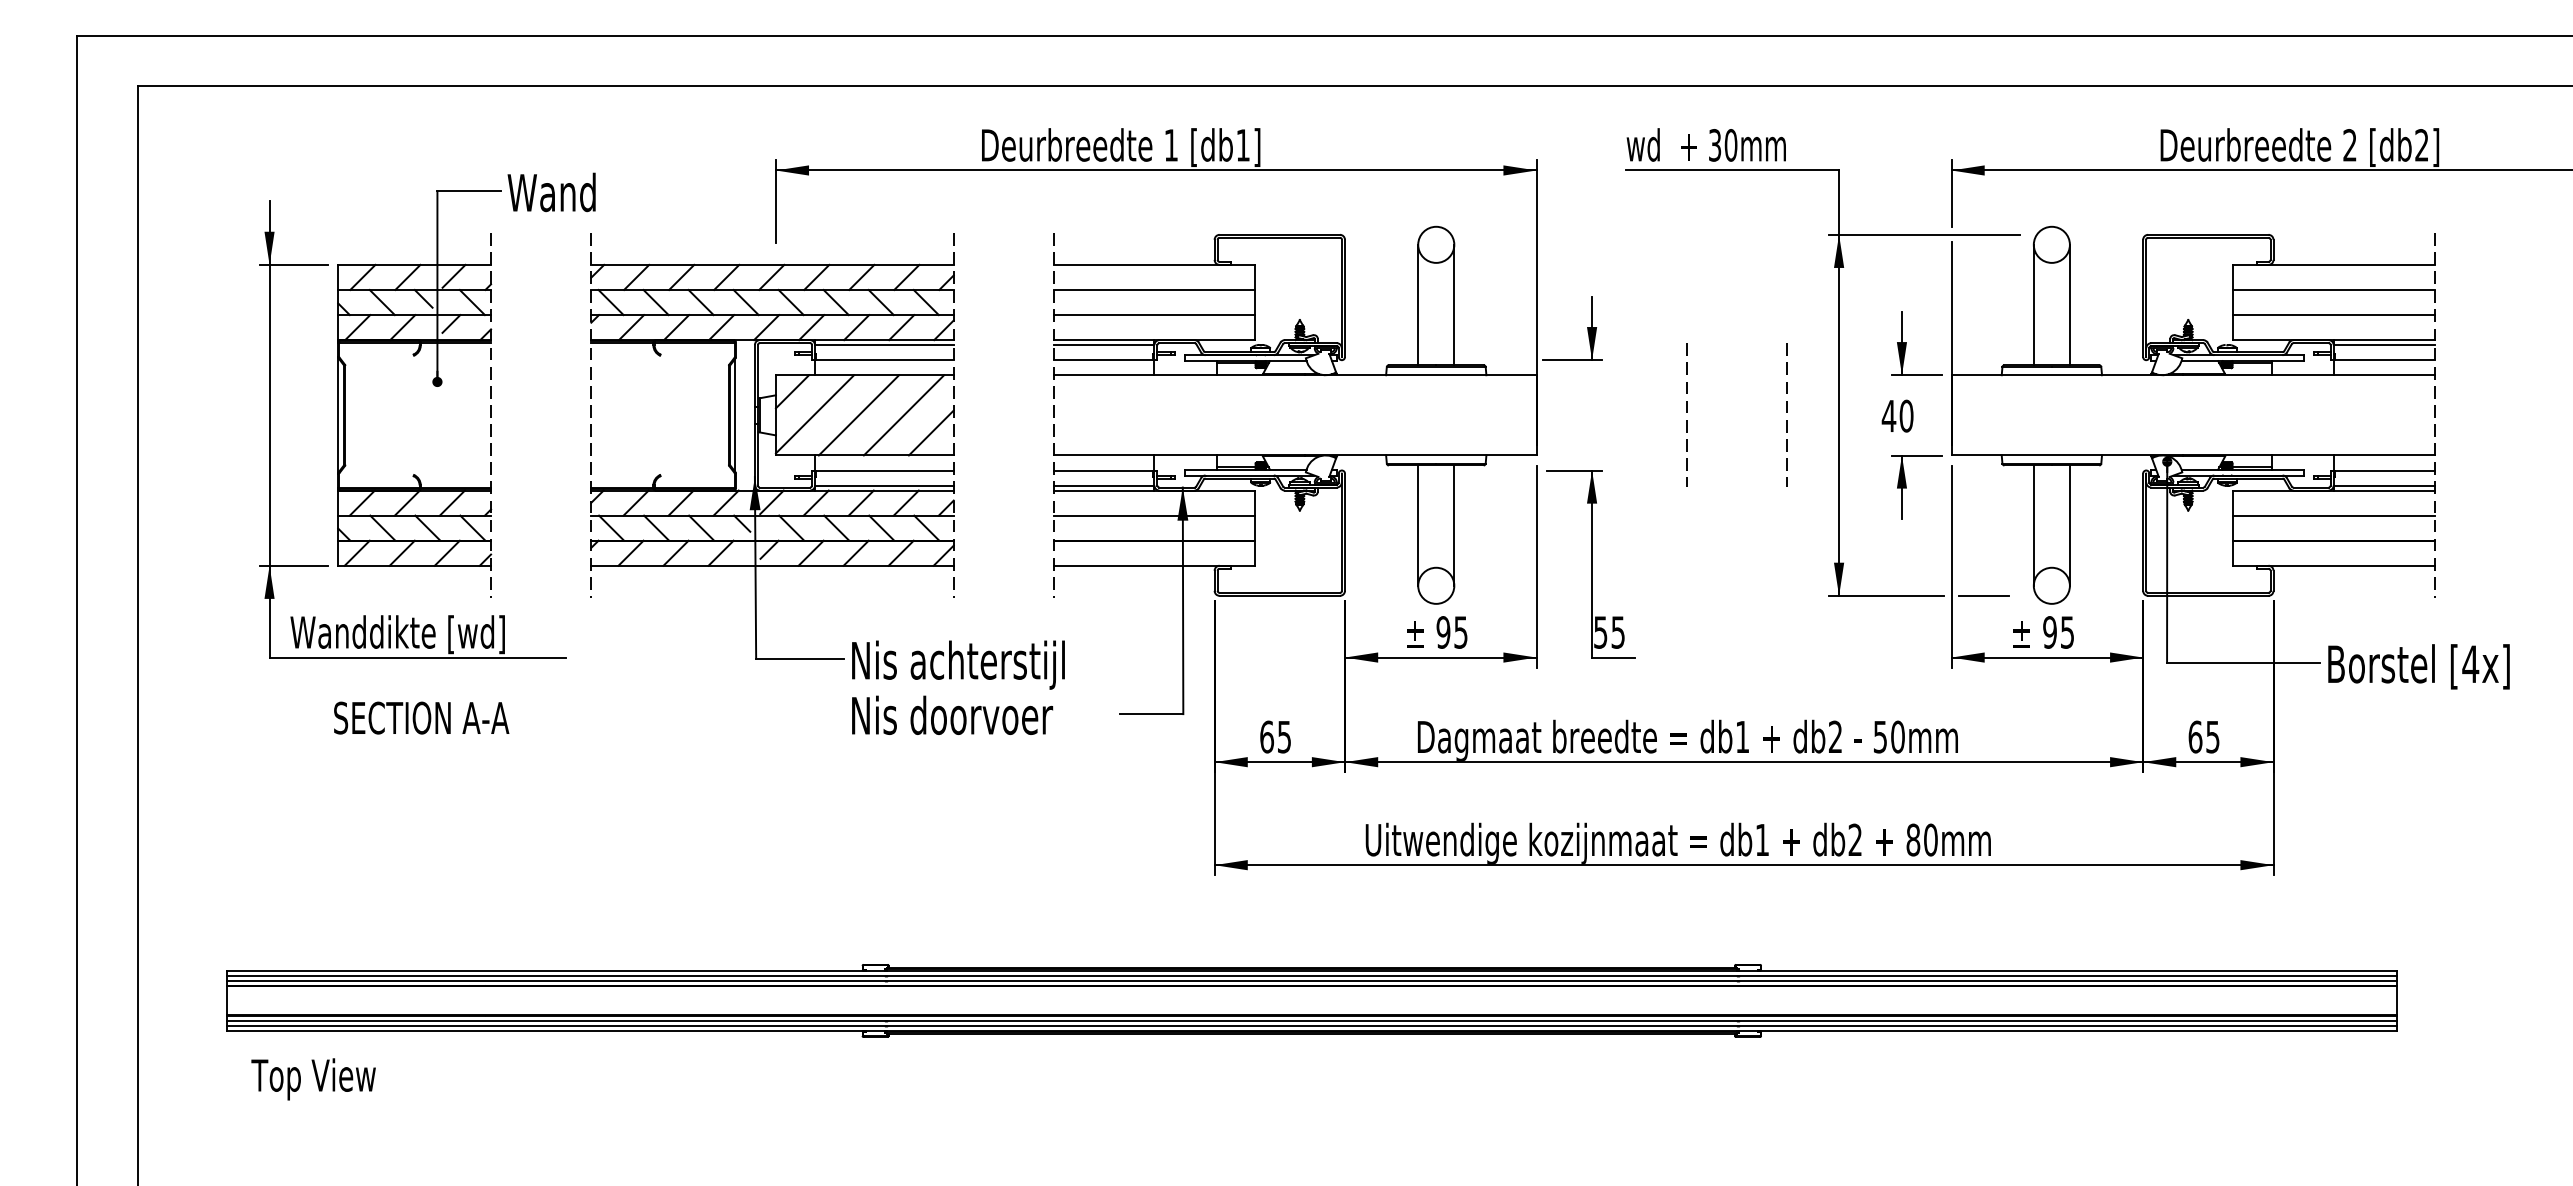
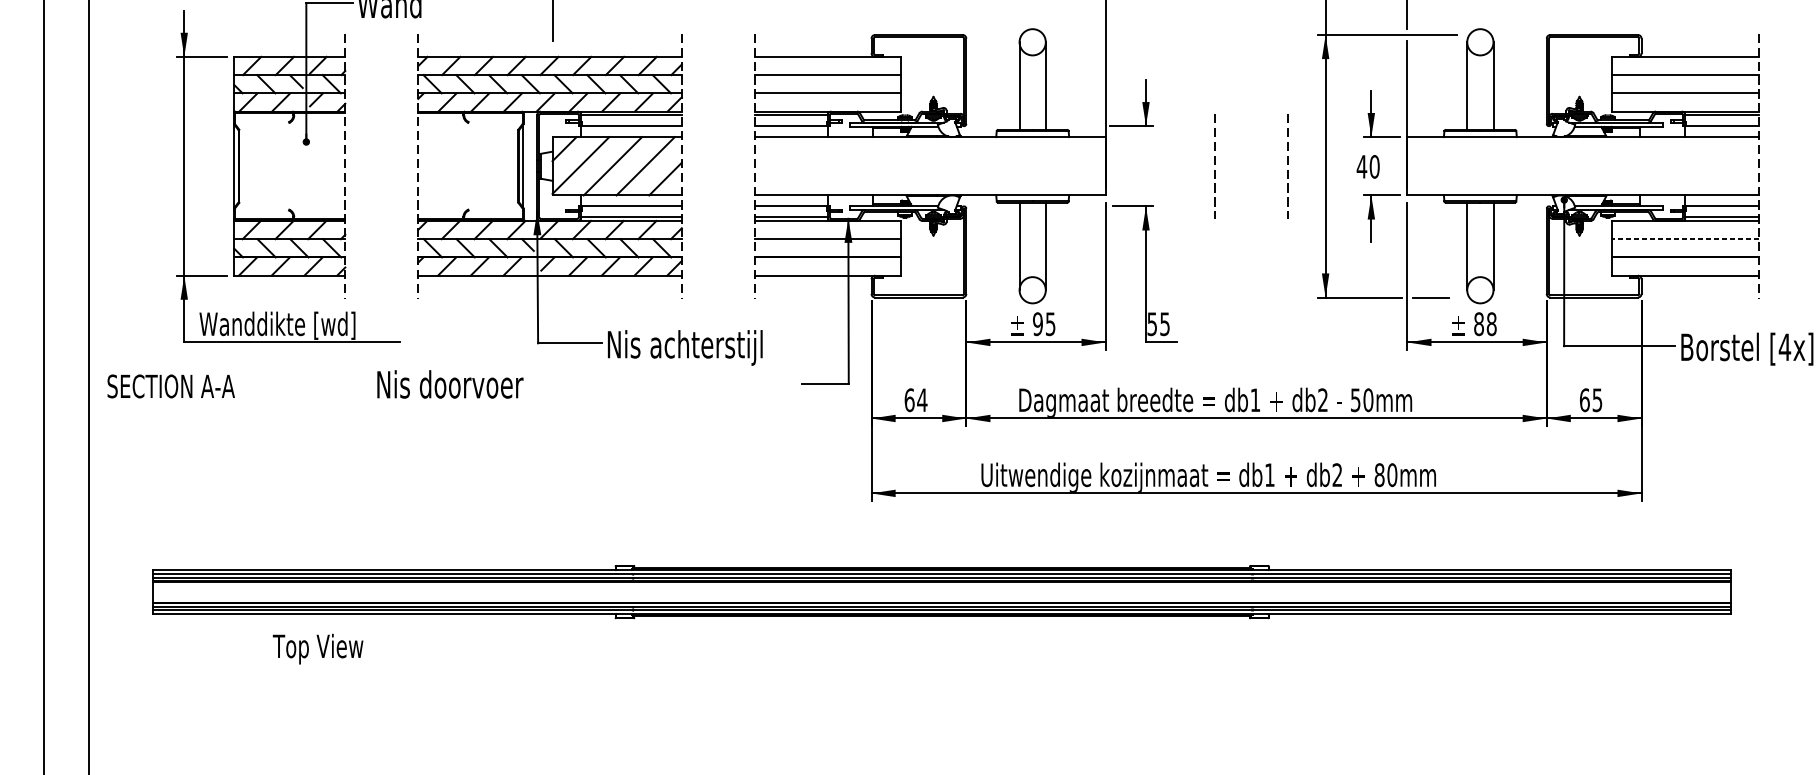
line: (2334, 515) -> (1685, 239), solid -> dashed
text: (2058, 632) -> (1485, 324), 95 -> 88
text: (952, 714) -> (450, 383), moved
text: (421, 717) -> (171, 386), moved
text: (1284, 737) -> (922, 400), 65 -> 64
text: (313, 1079) -> (318, 649), moved

